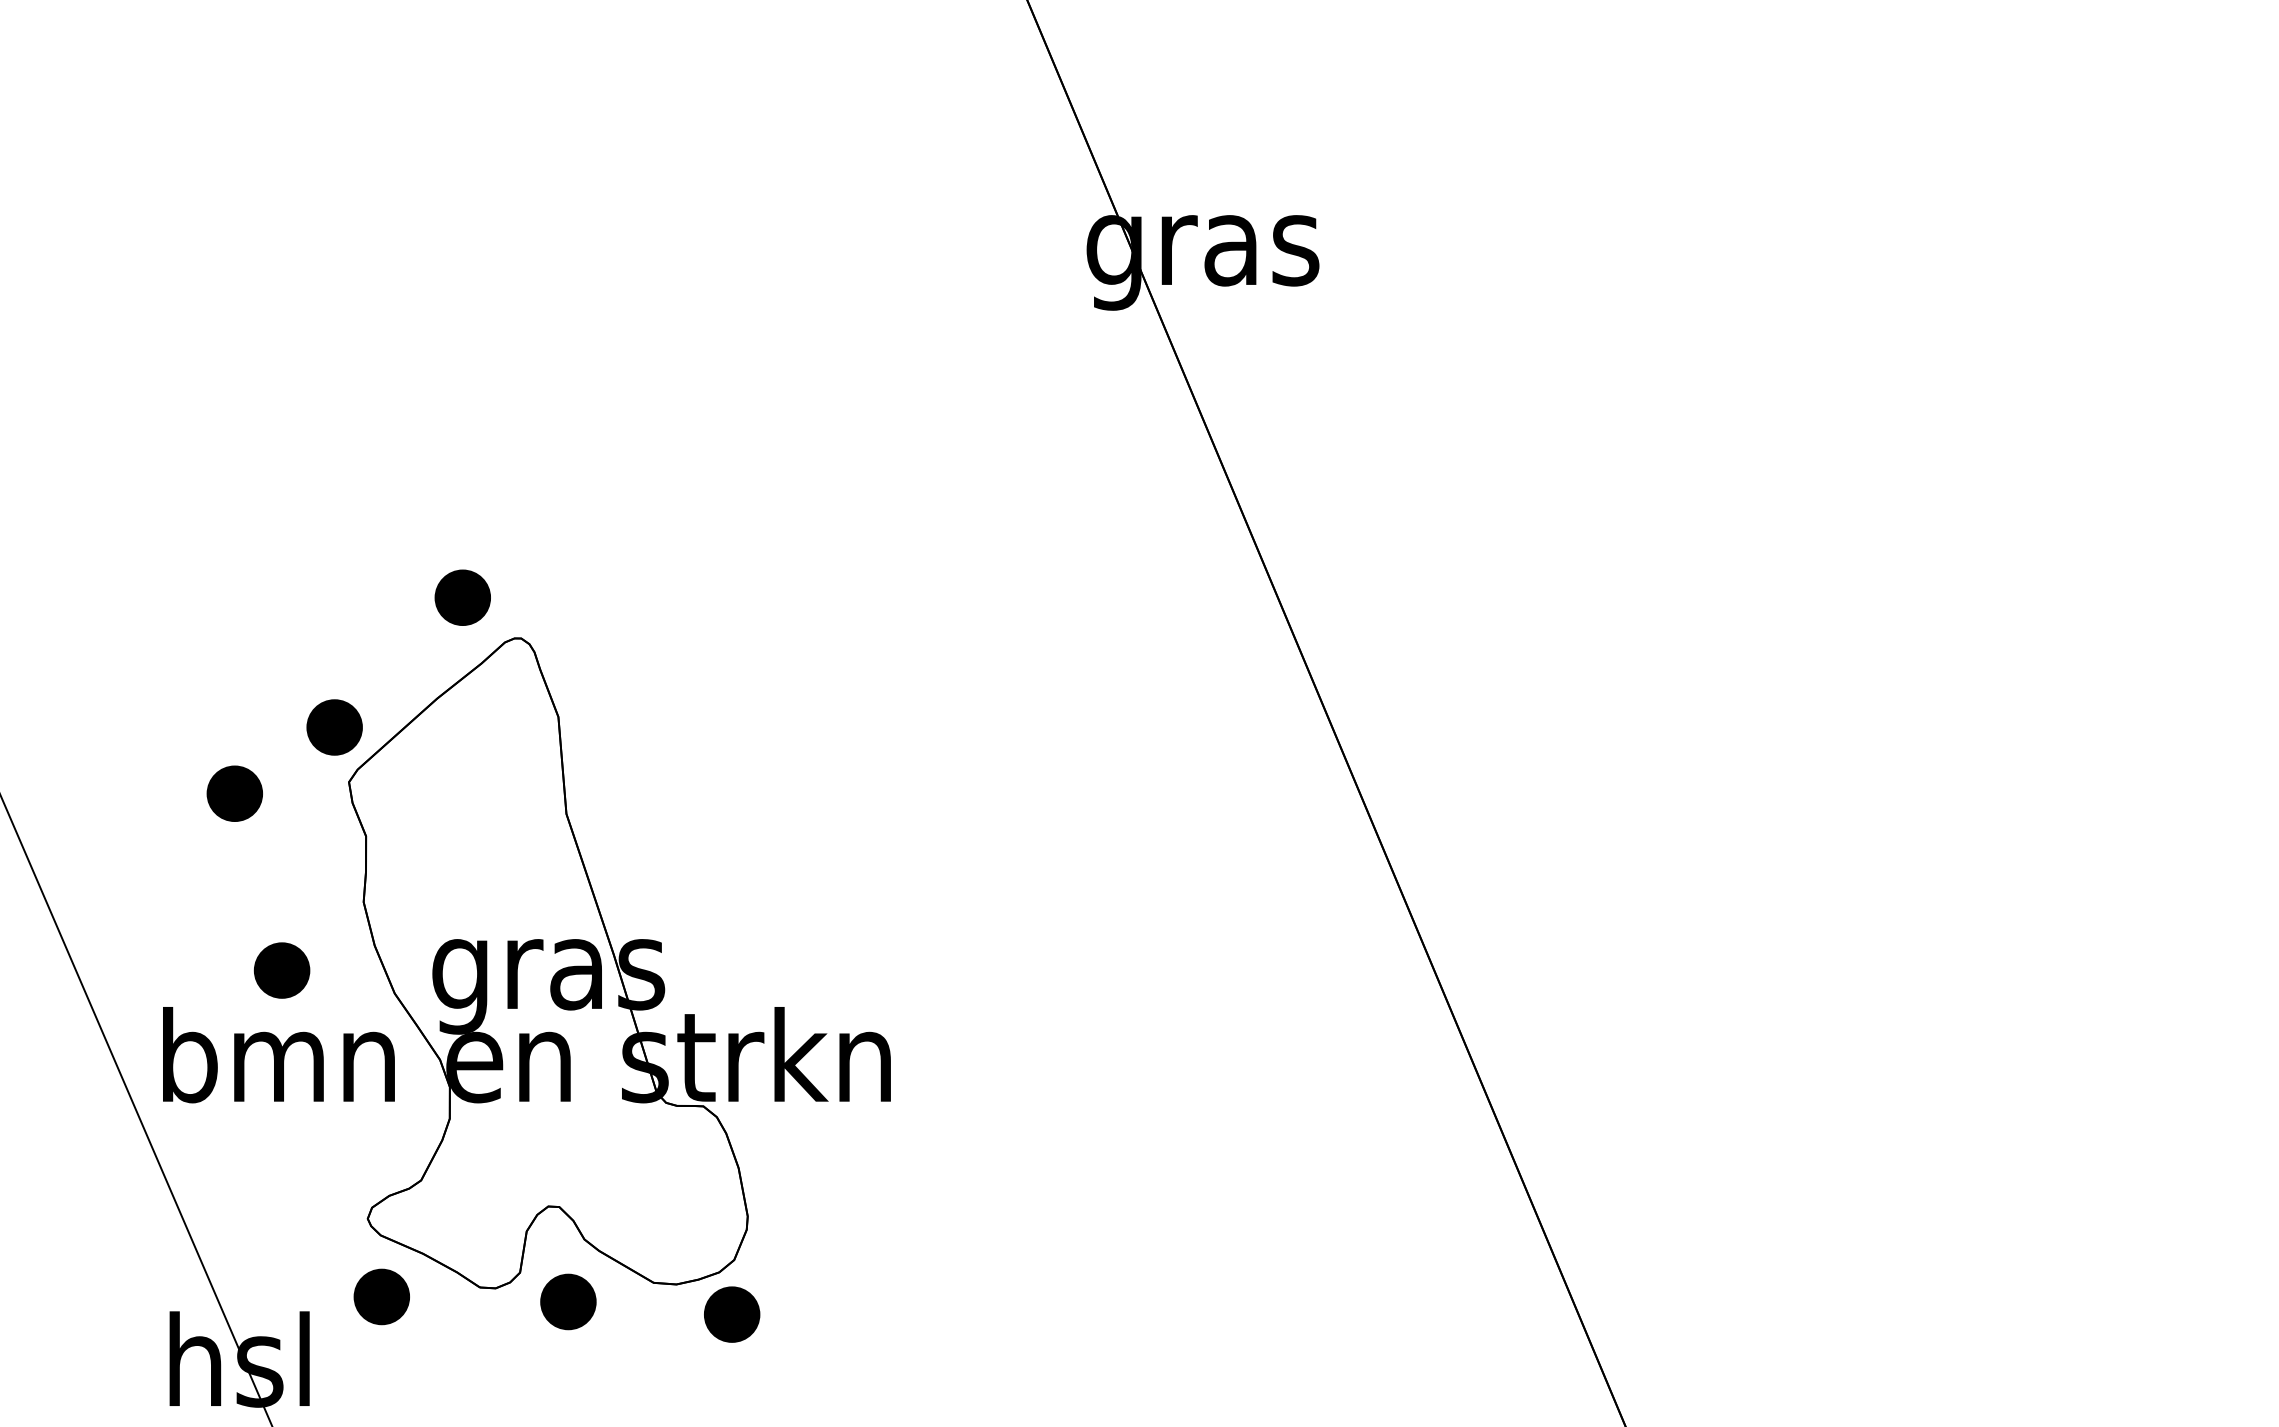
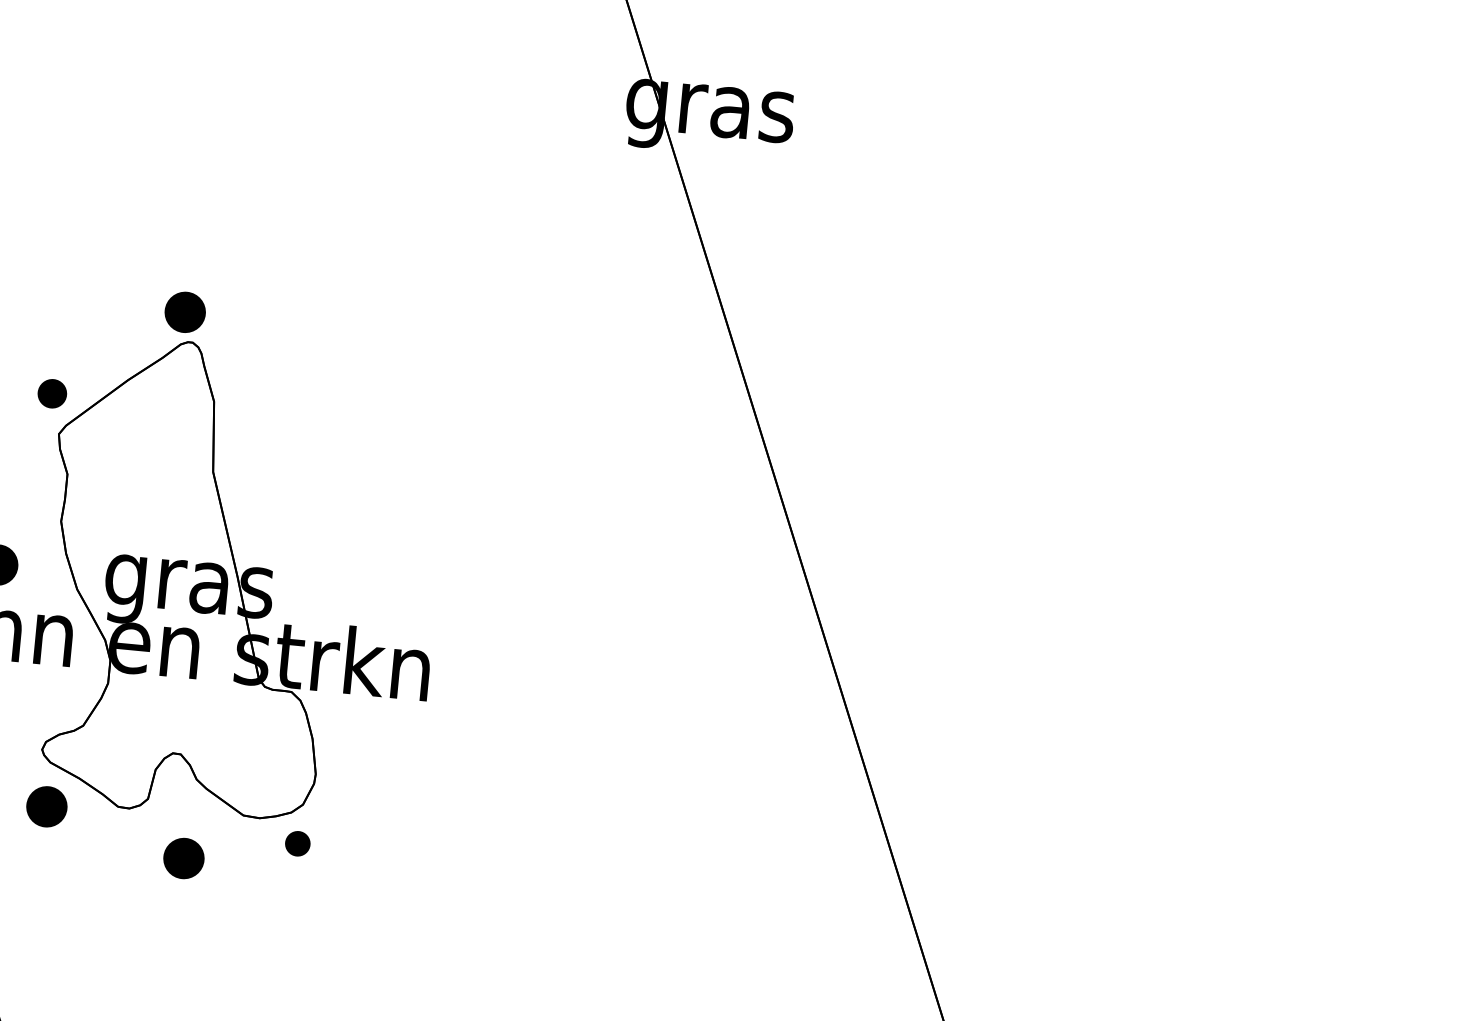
part: (462, 597) -> (185, 312), moved
part: (334, 727) -> (52, 393), size x0.7
part: (568, 1301) -> (184, 858), moved
part: (732, 1314) -> (297, 843), size x0.6

